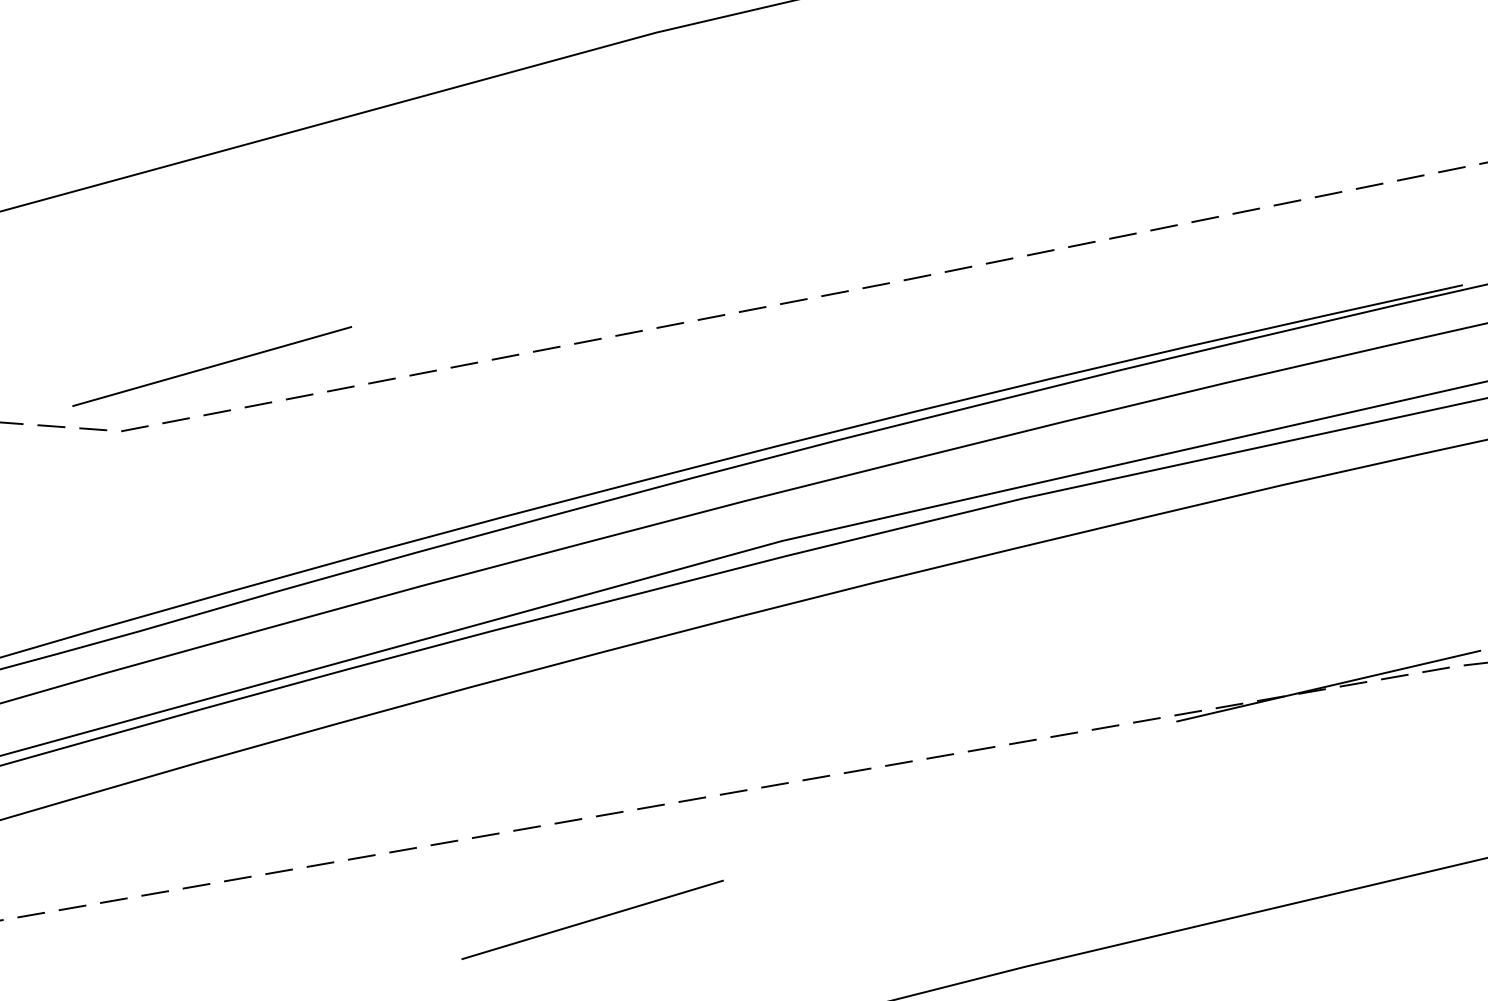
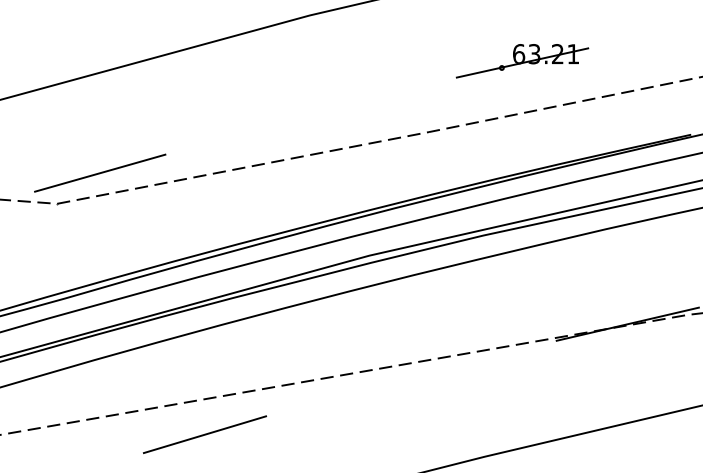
part: (1105, 130) -> (522, 61), added
line: (591, 919) -> (204, 434), moved

